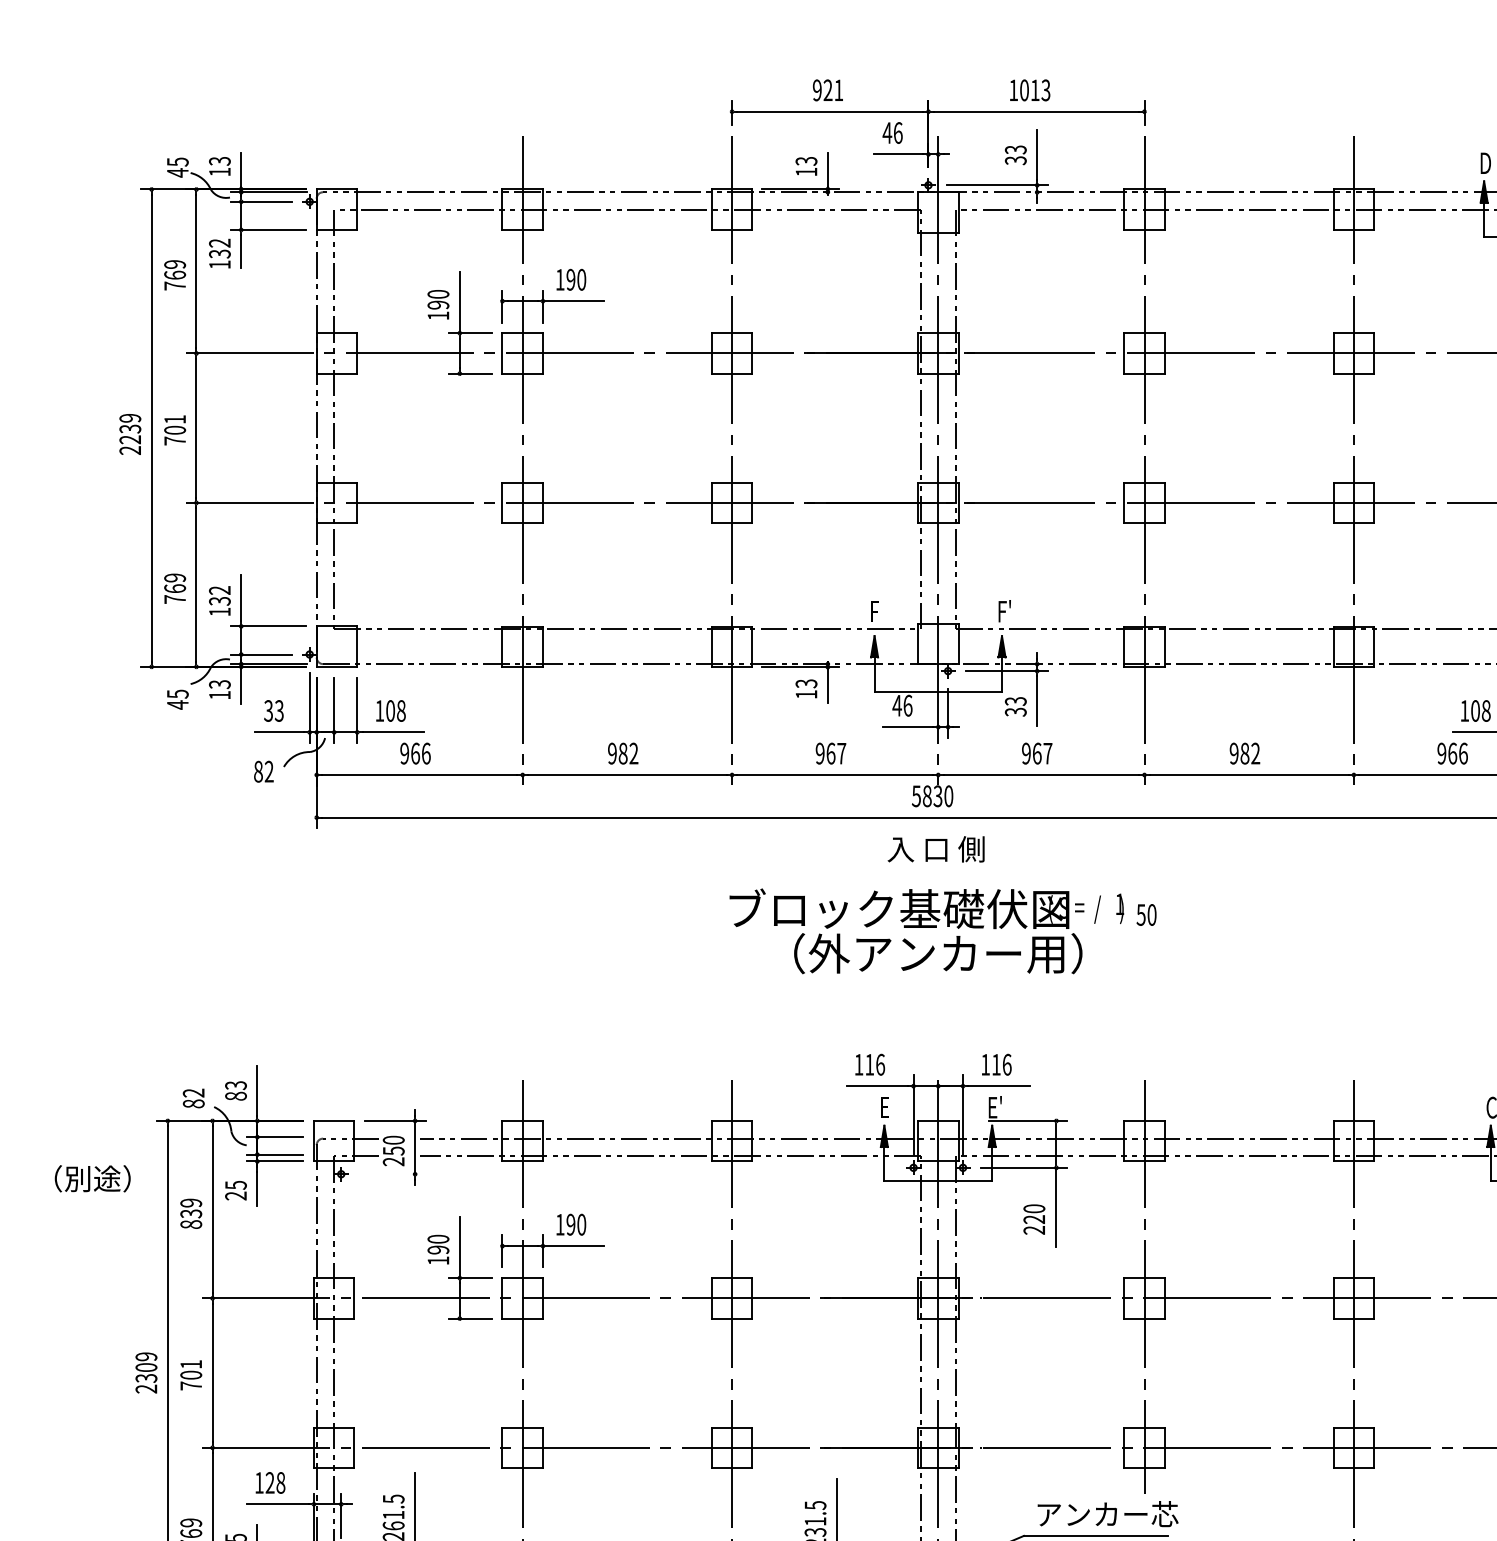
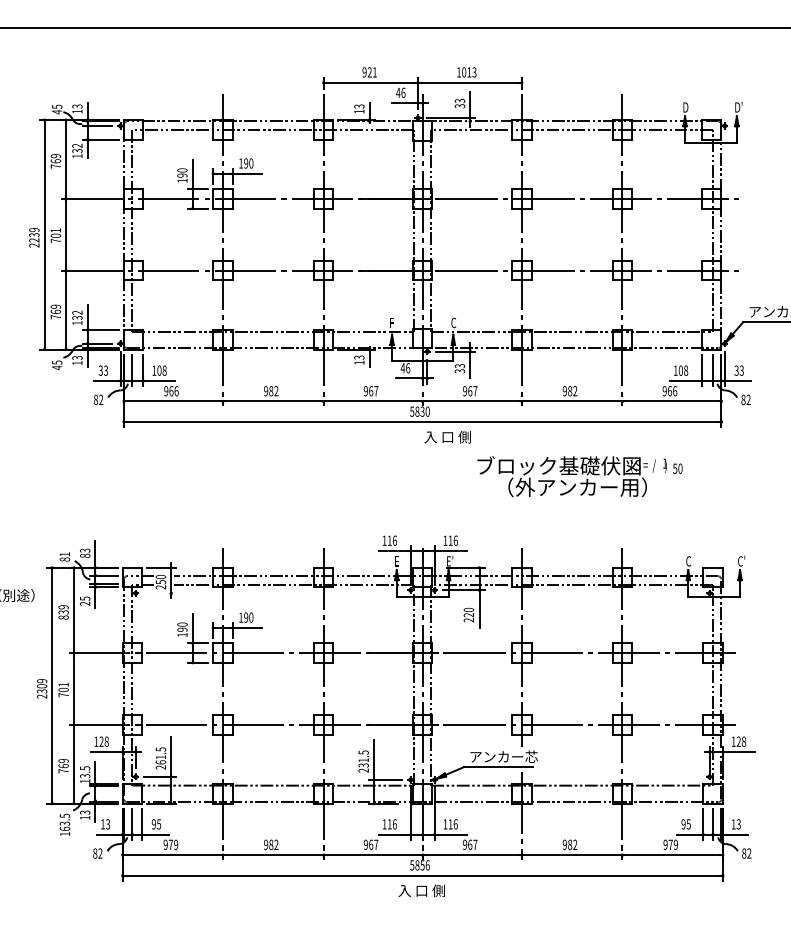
text: (1004, 610) -> (454, 322), F' -> C
text: (935, 849) -> (447, 437), moved
text: (942, 931) -> (579, 476), moved
text: (193, 1093) -> (64, 554), 82 -> 81

